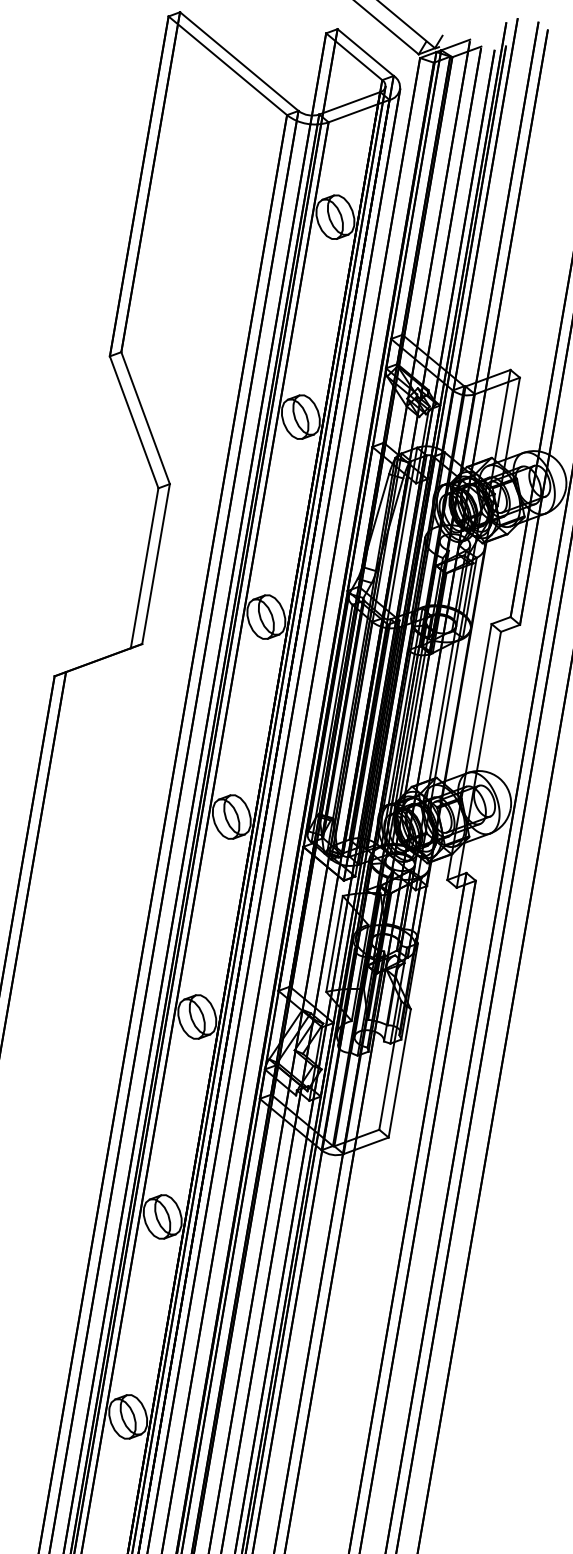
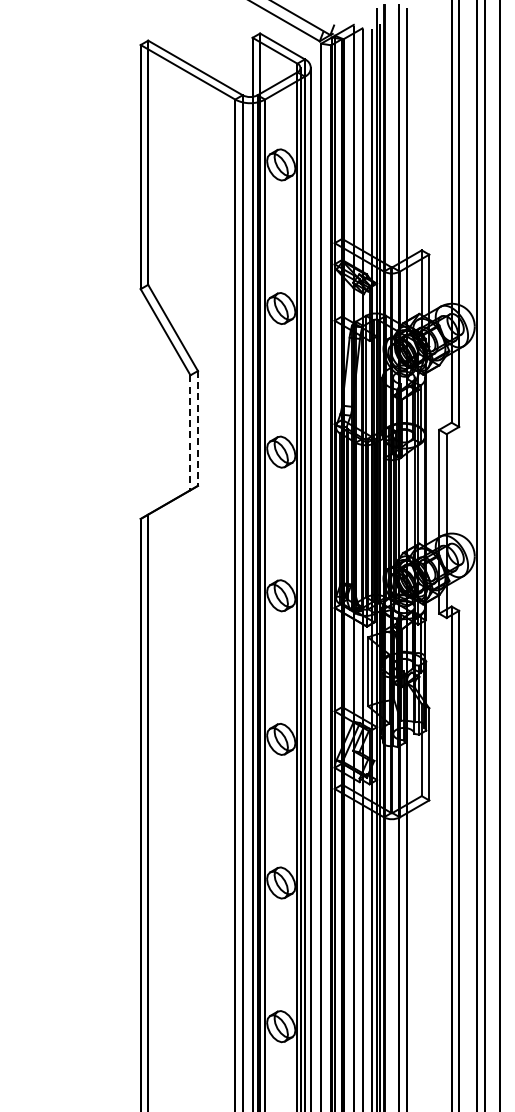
line: (155, 564) -> (197, 428), solid -> dashed
line: (144, 569) -> (190, 433), solid -> dashed

